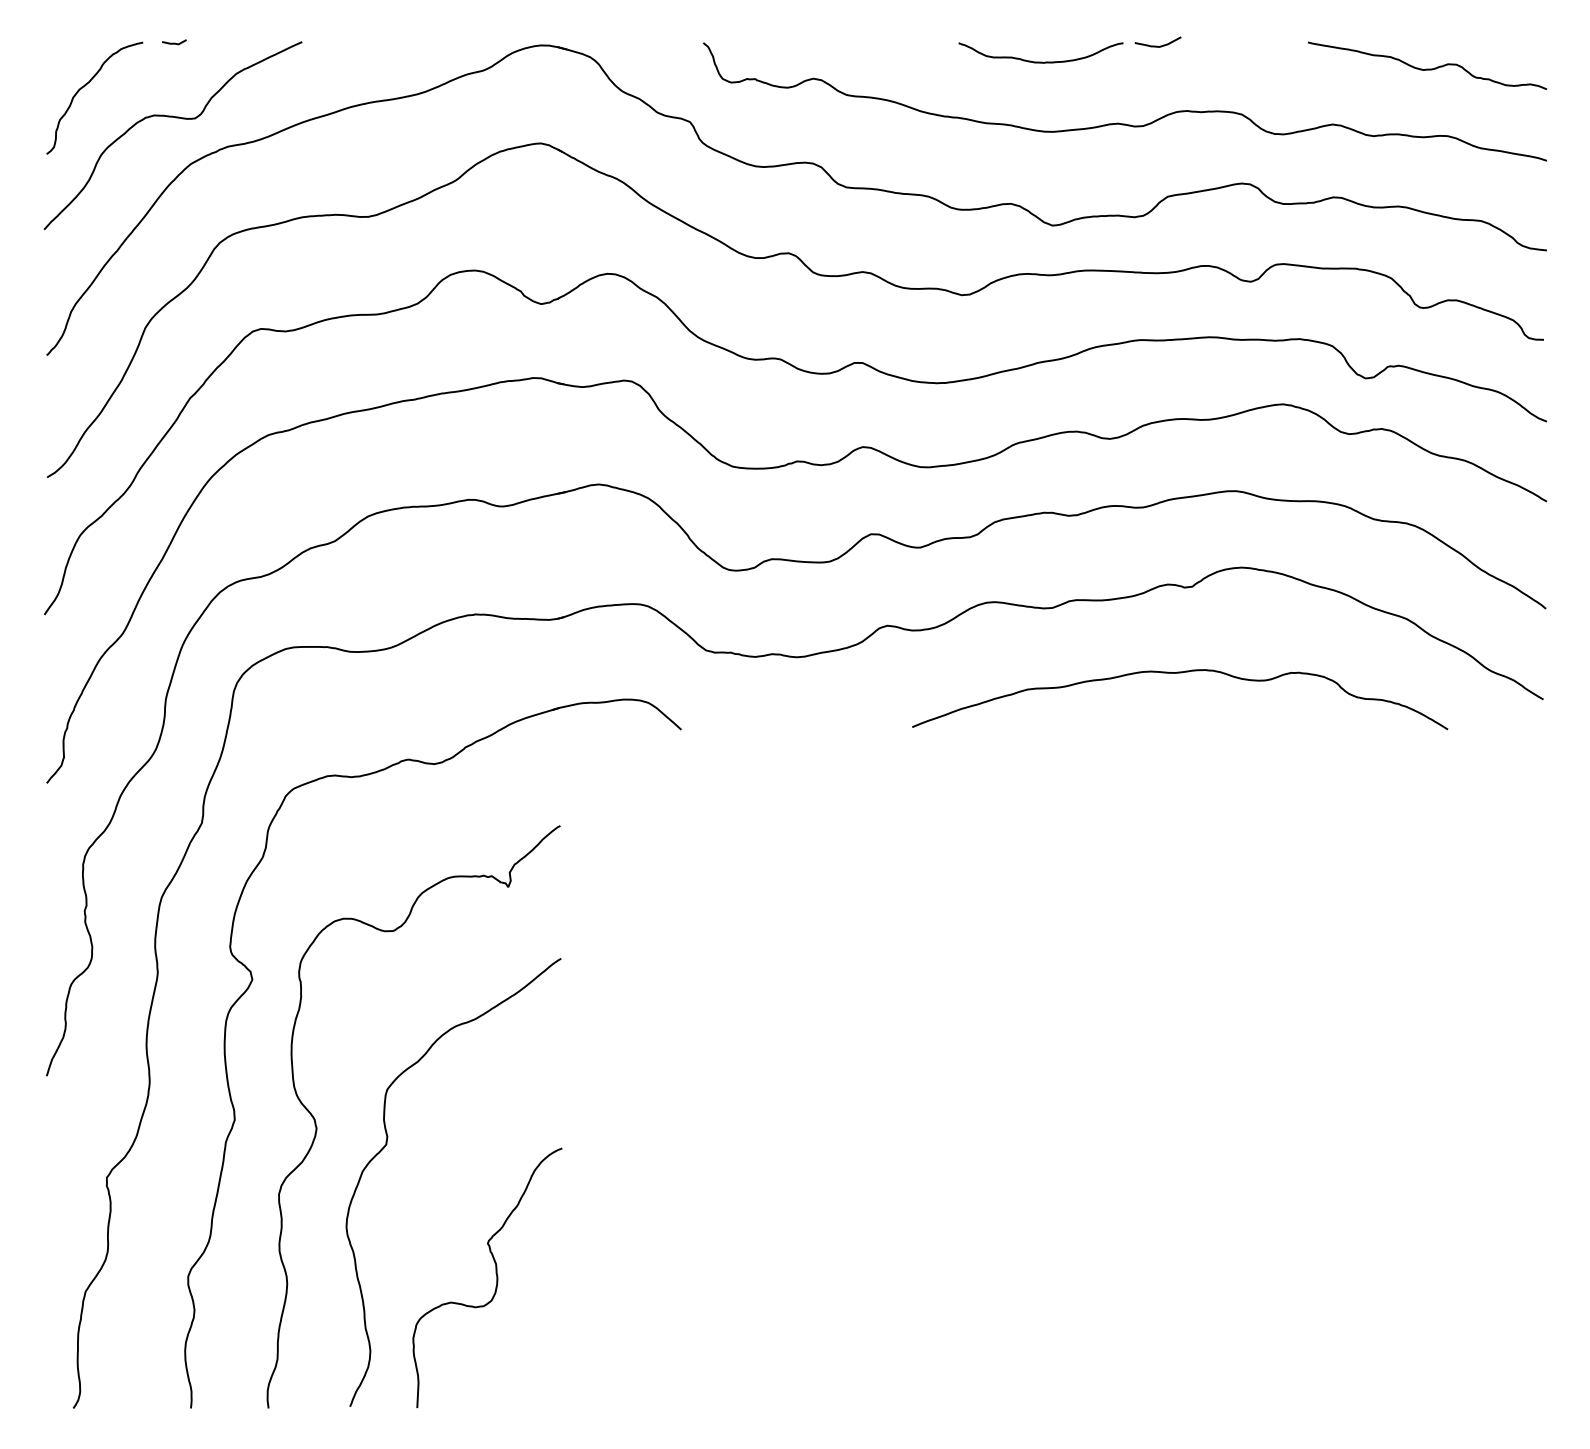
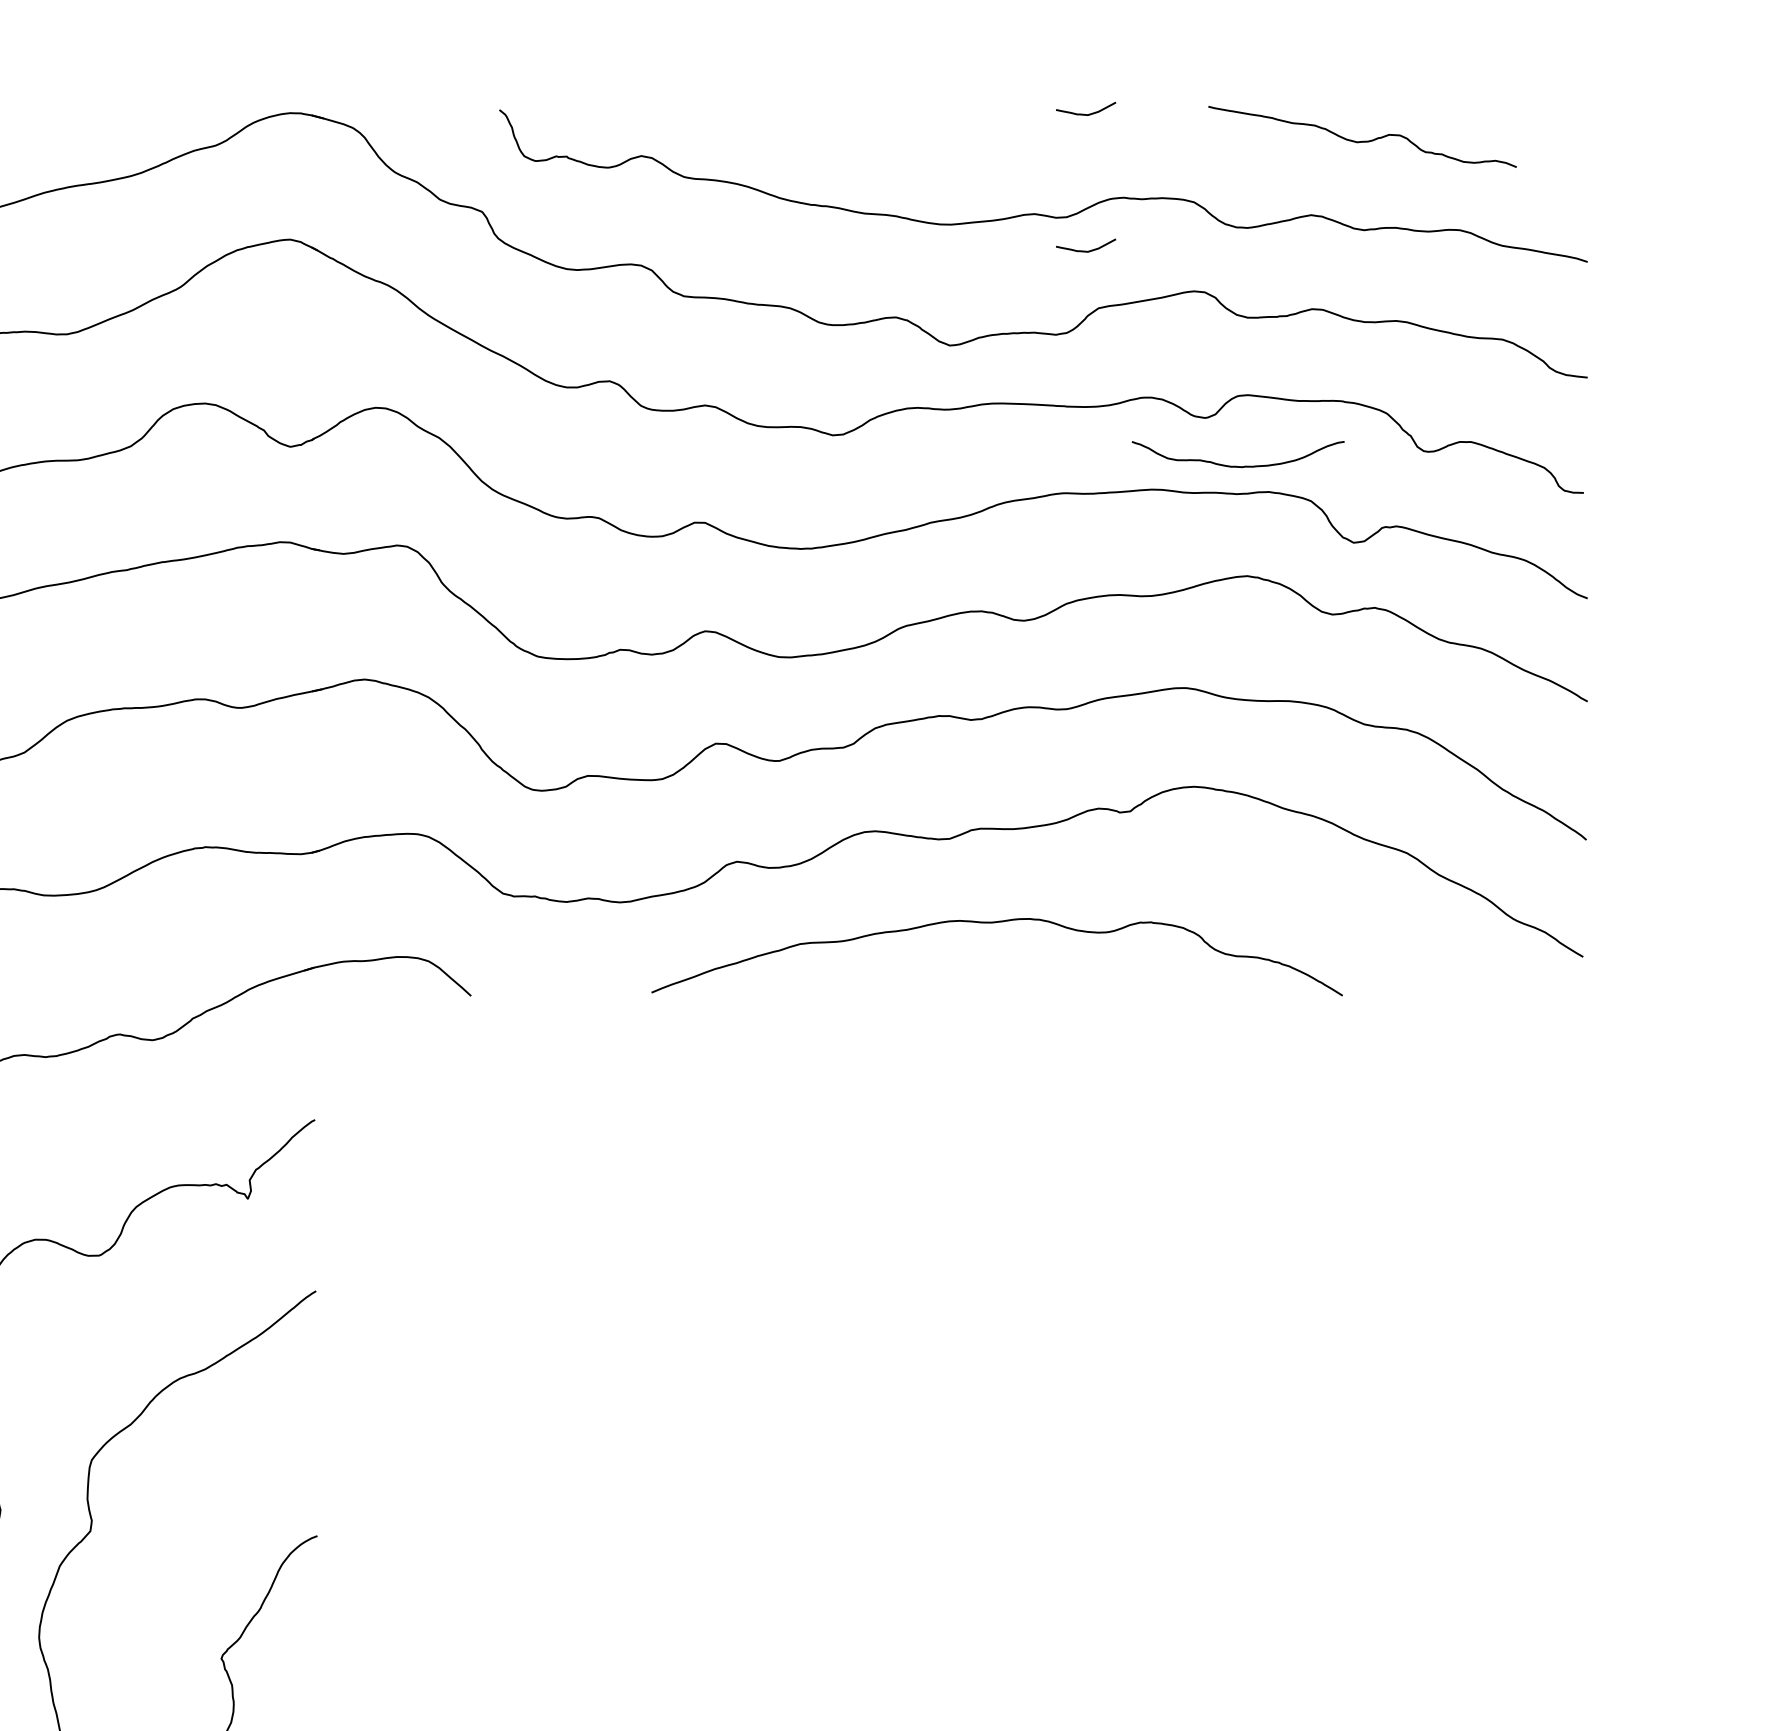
curve: (1040, 61) -> (1237, 465), moved
curve: (1427, 68) -> (1362, 140), moved
curve: (1157, 151) -> (1085, 249), added
curve: (1180, 673) -> (997, 923), moved

